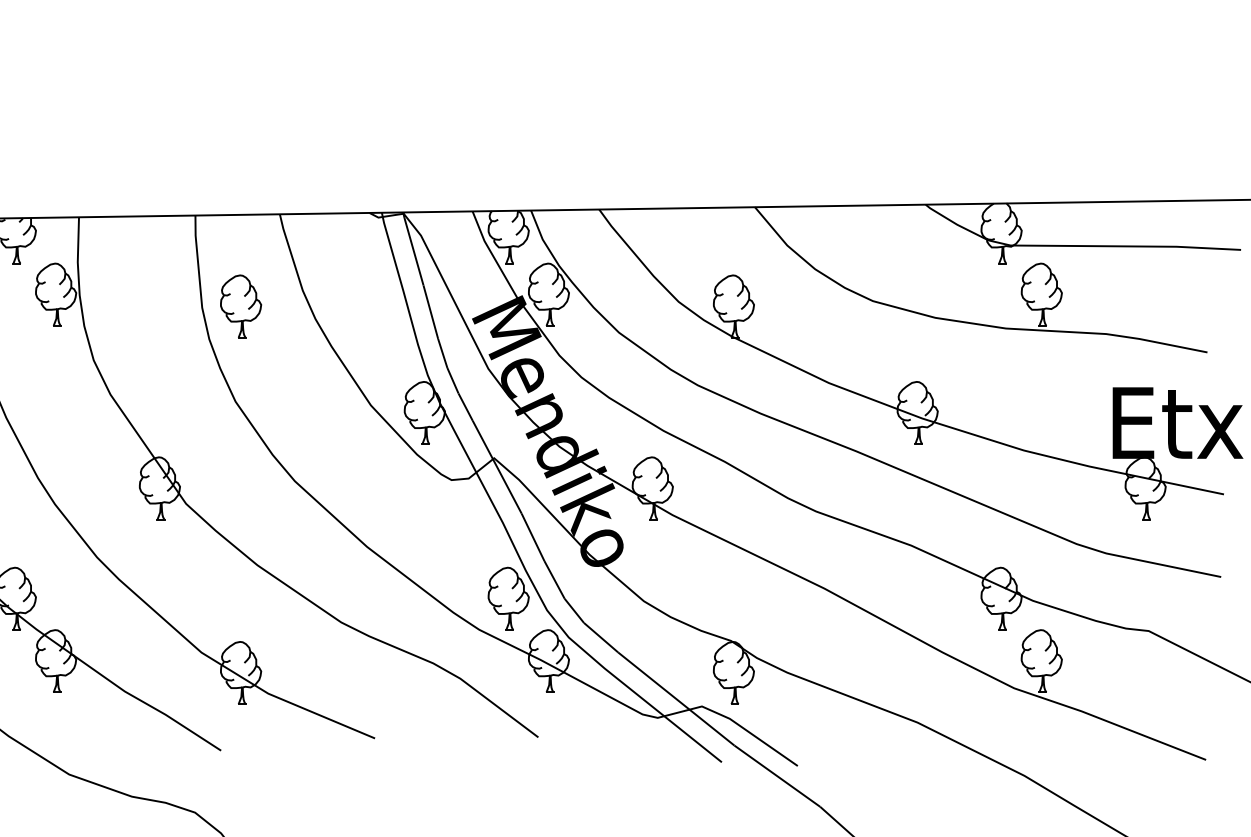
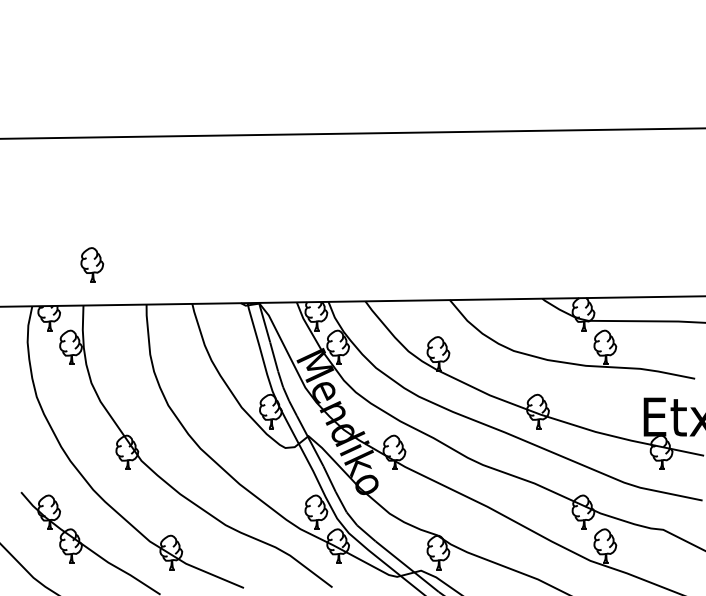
part: (241, 305) -> (92, 264), moved

